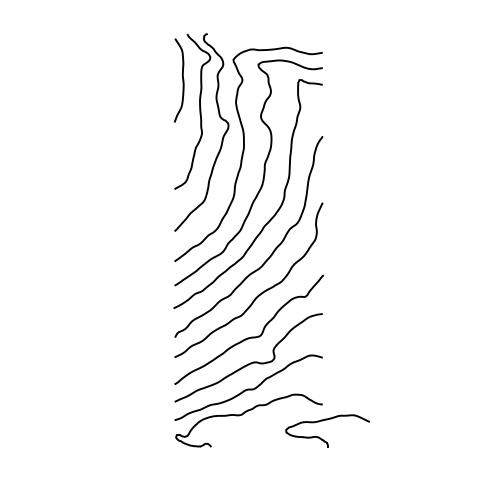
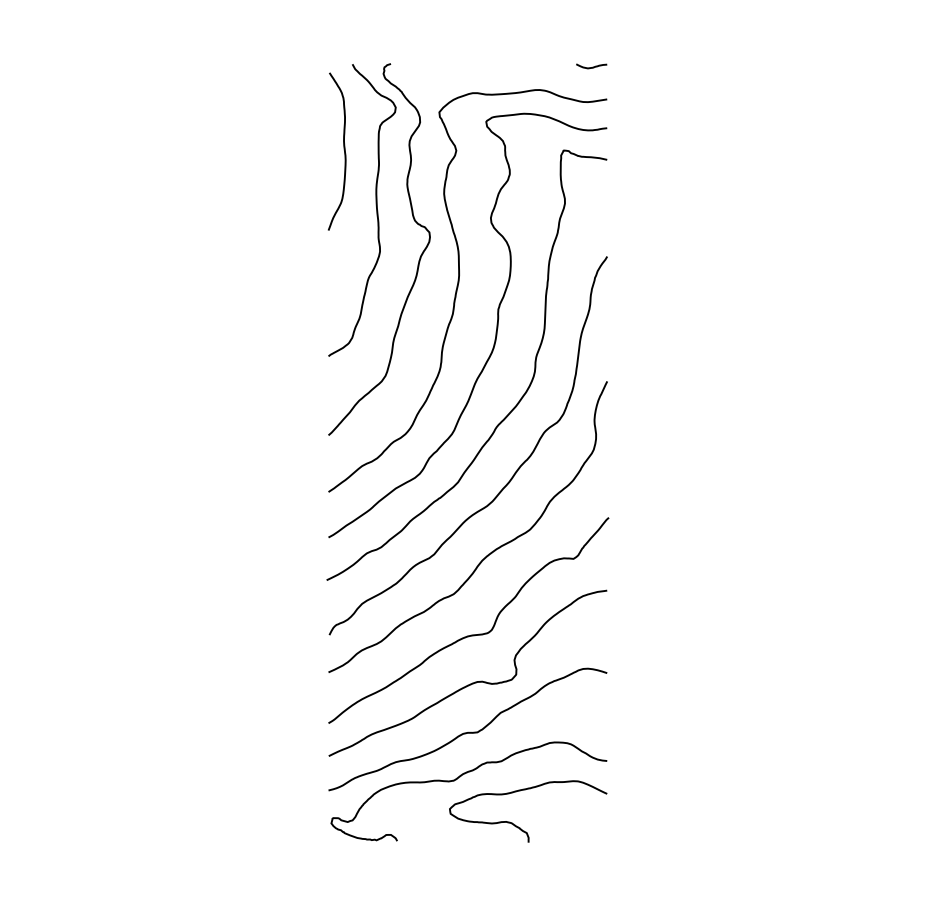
curve: (314, 35) -> (591, 66), added
curve: (322, 438) -> (518, 824), moved

